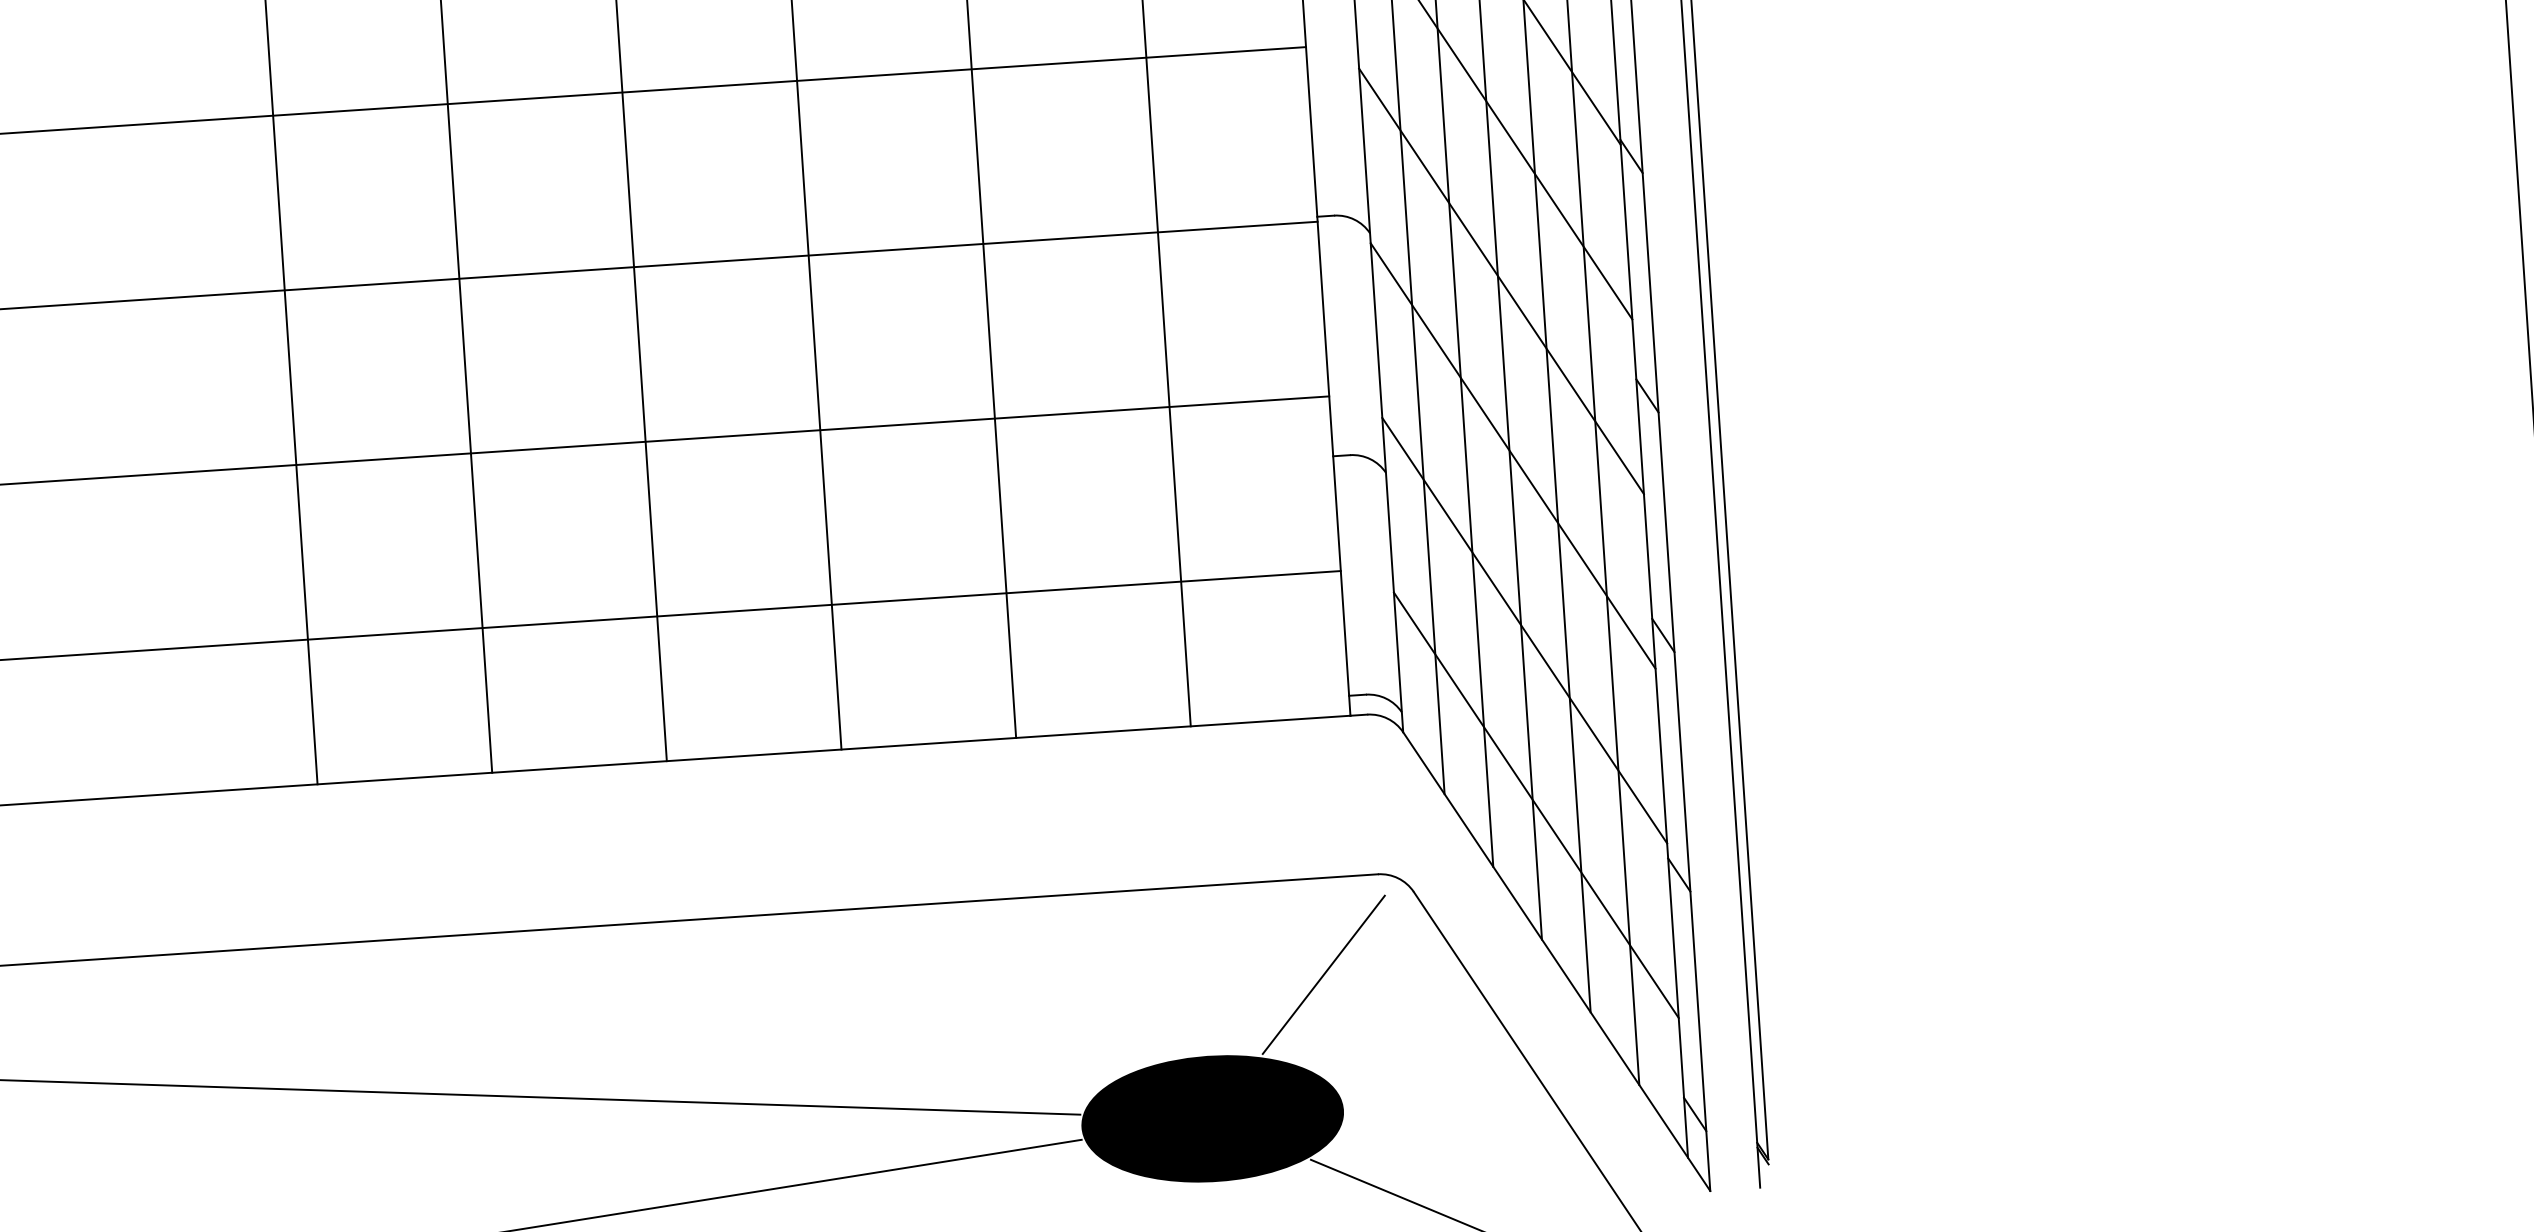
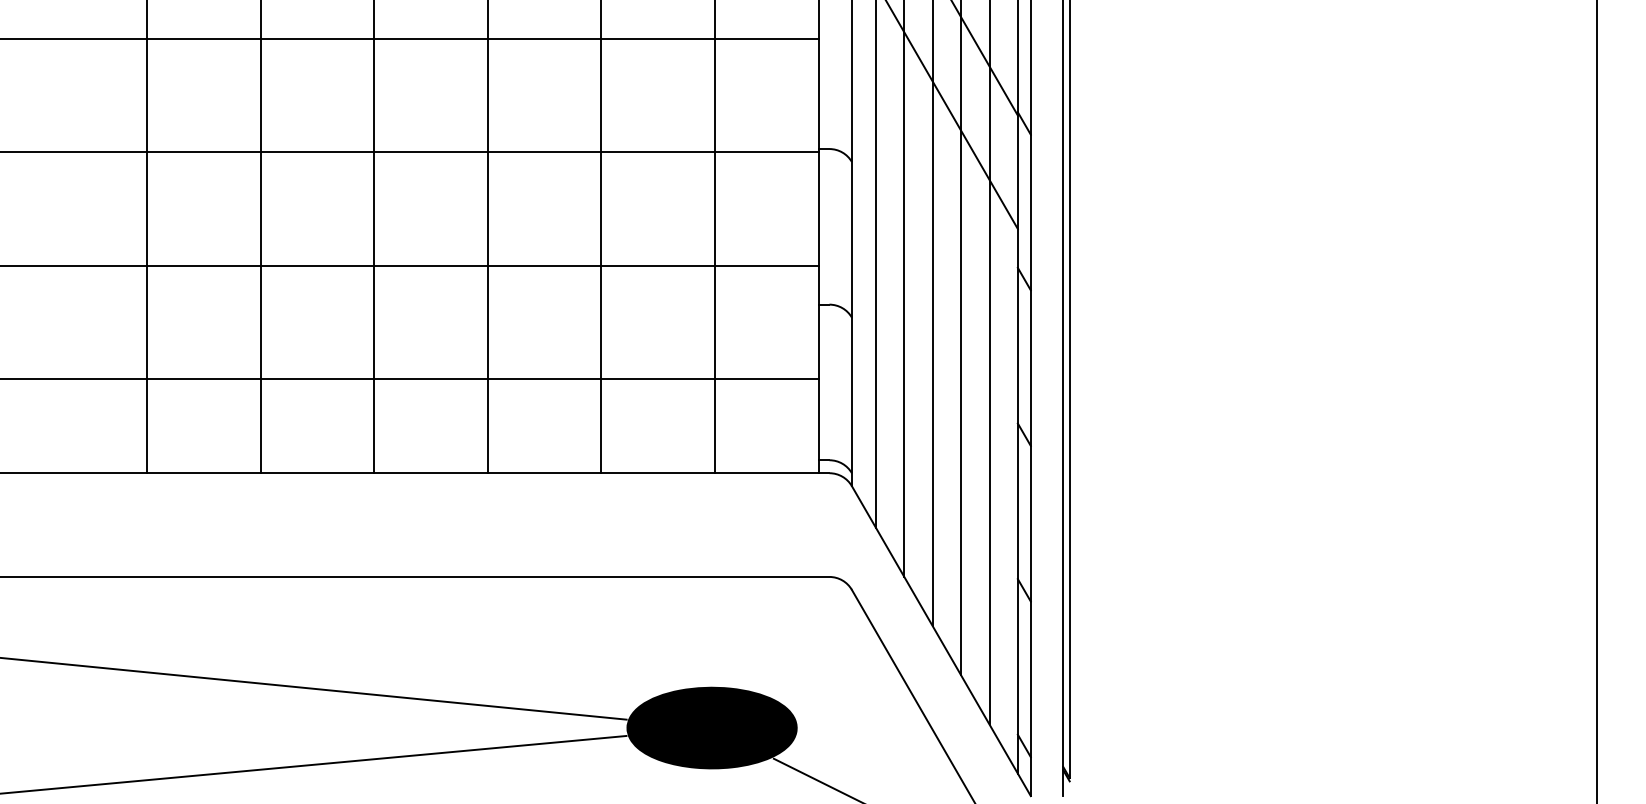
line: (1500, 281) -> (934, 198), removed
line: (1512, 454) -> (934, 311), removed
line: (1524, 630) -> (934, 425), removed
line: (1535, 804) -> (934, 538), removed
line: (1324, 974) -> (790, 639), removed

